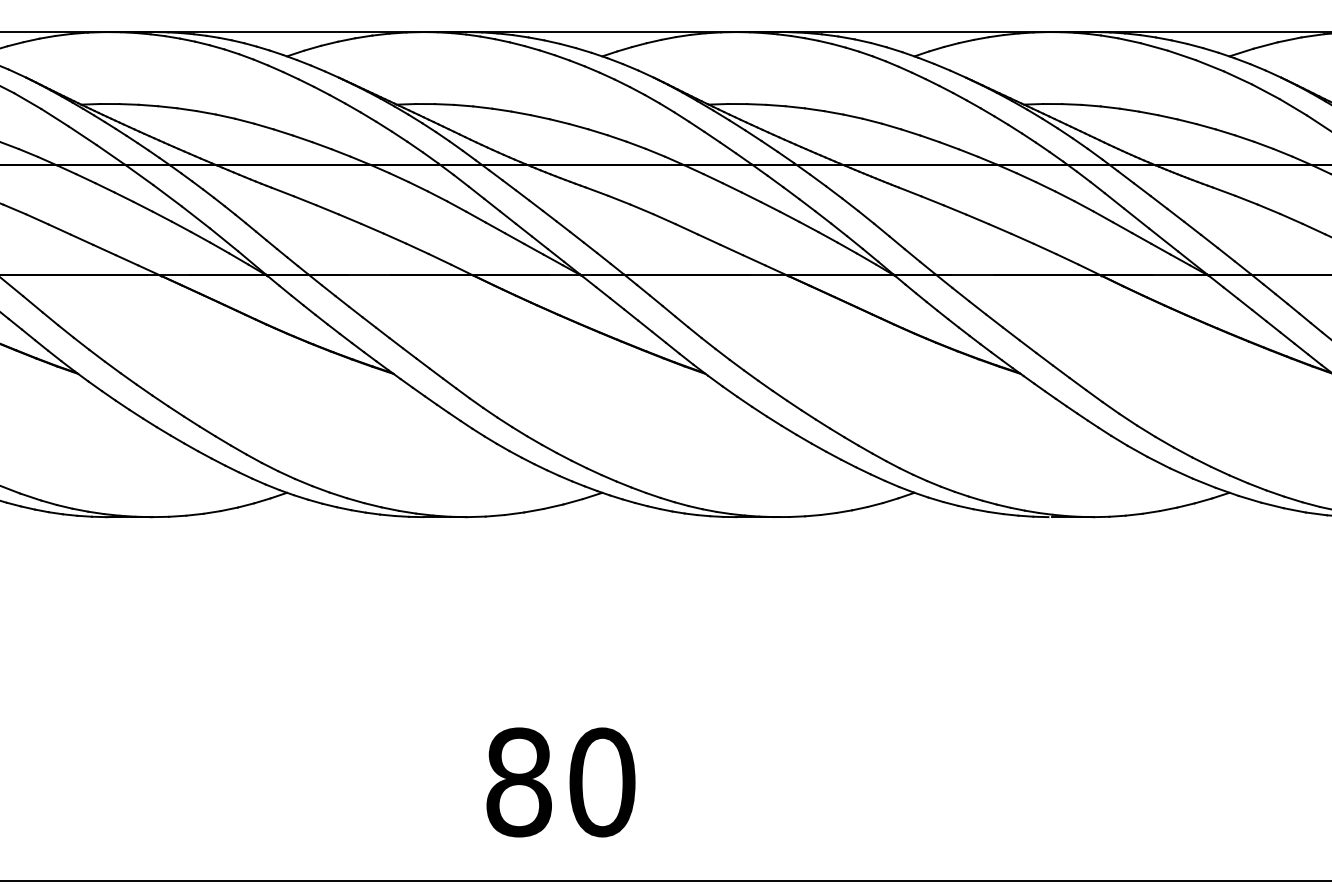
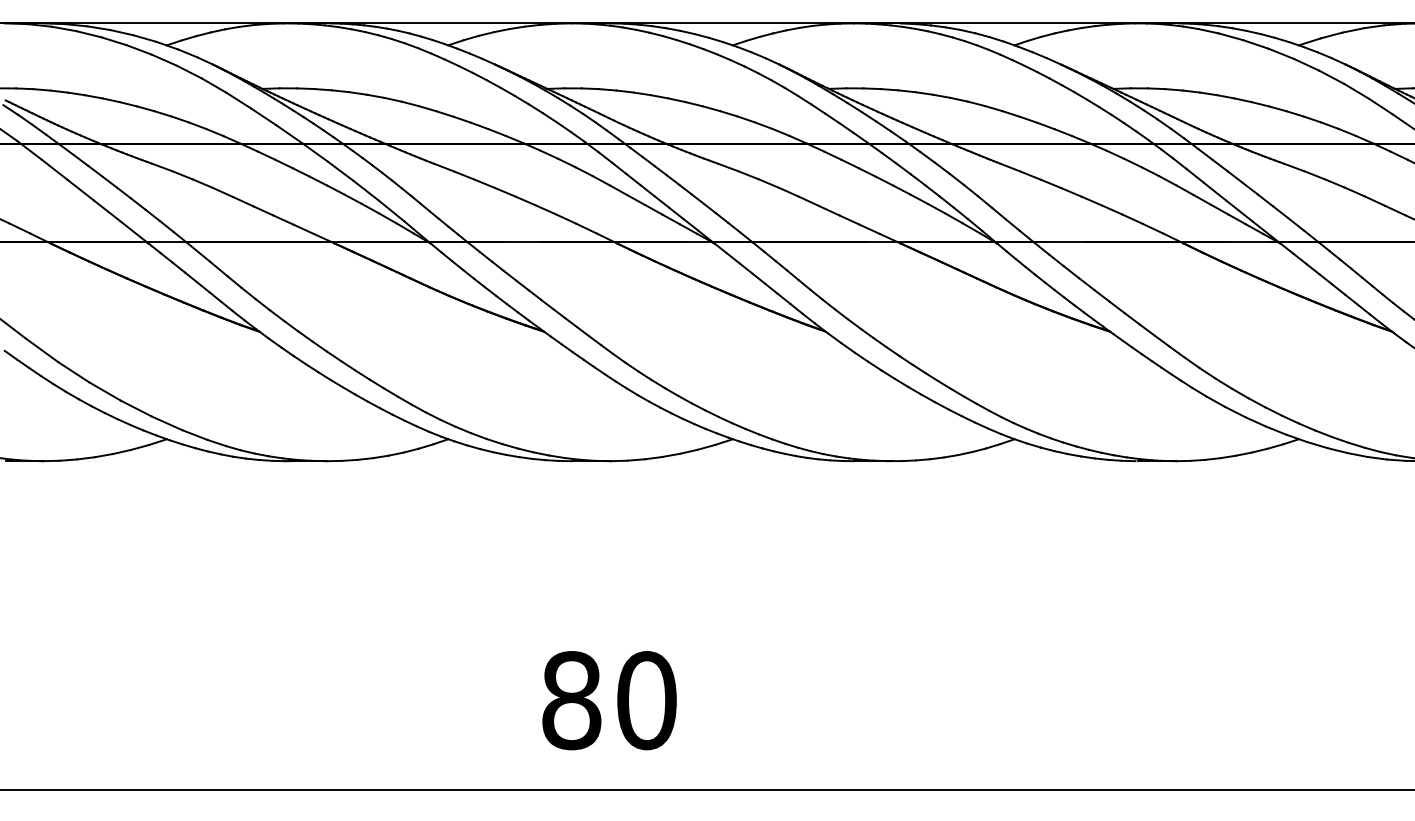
text: (560, 782) -> (609, 700), moved

